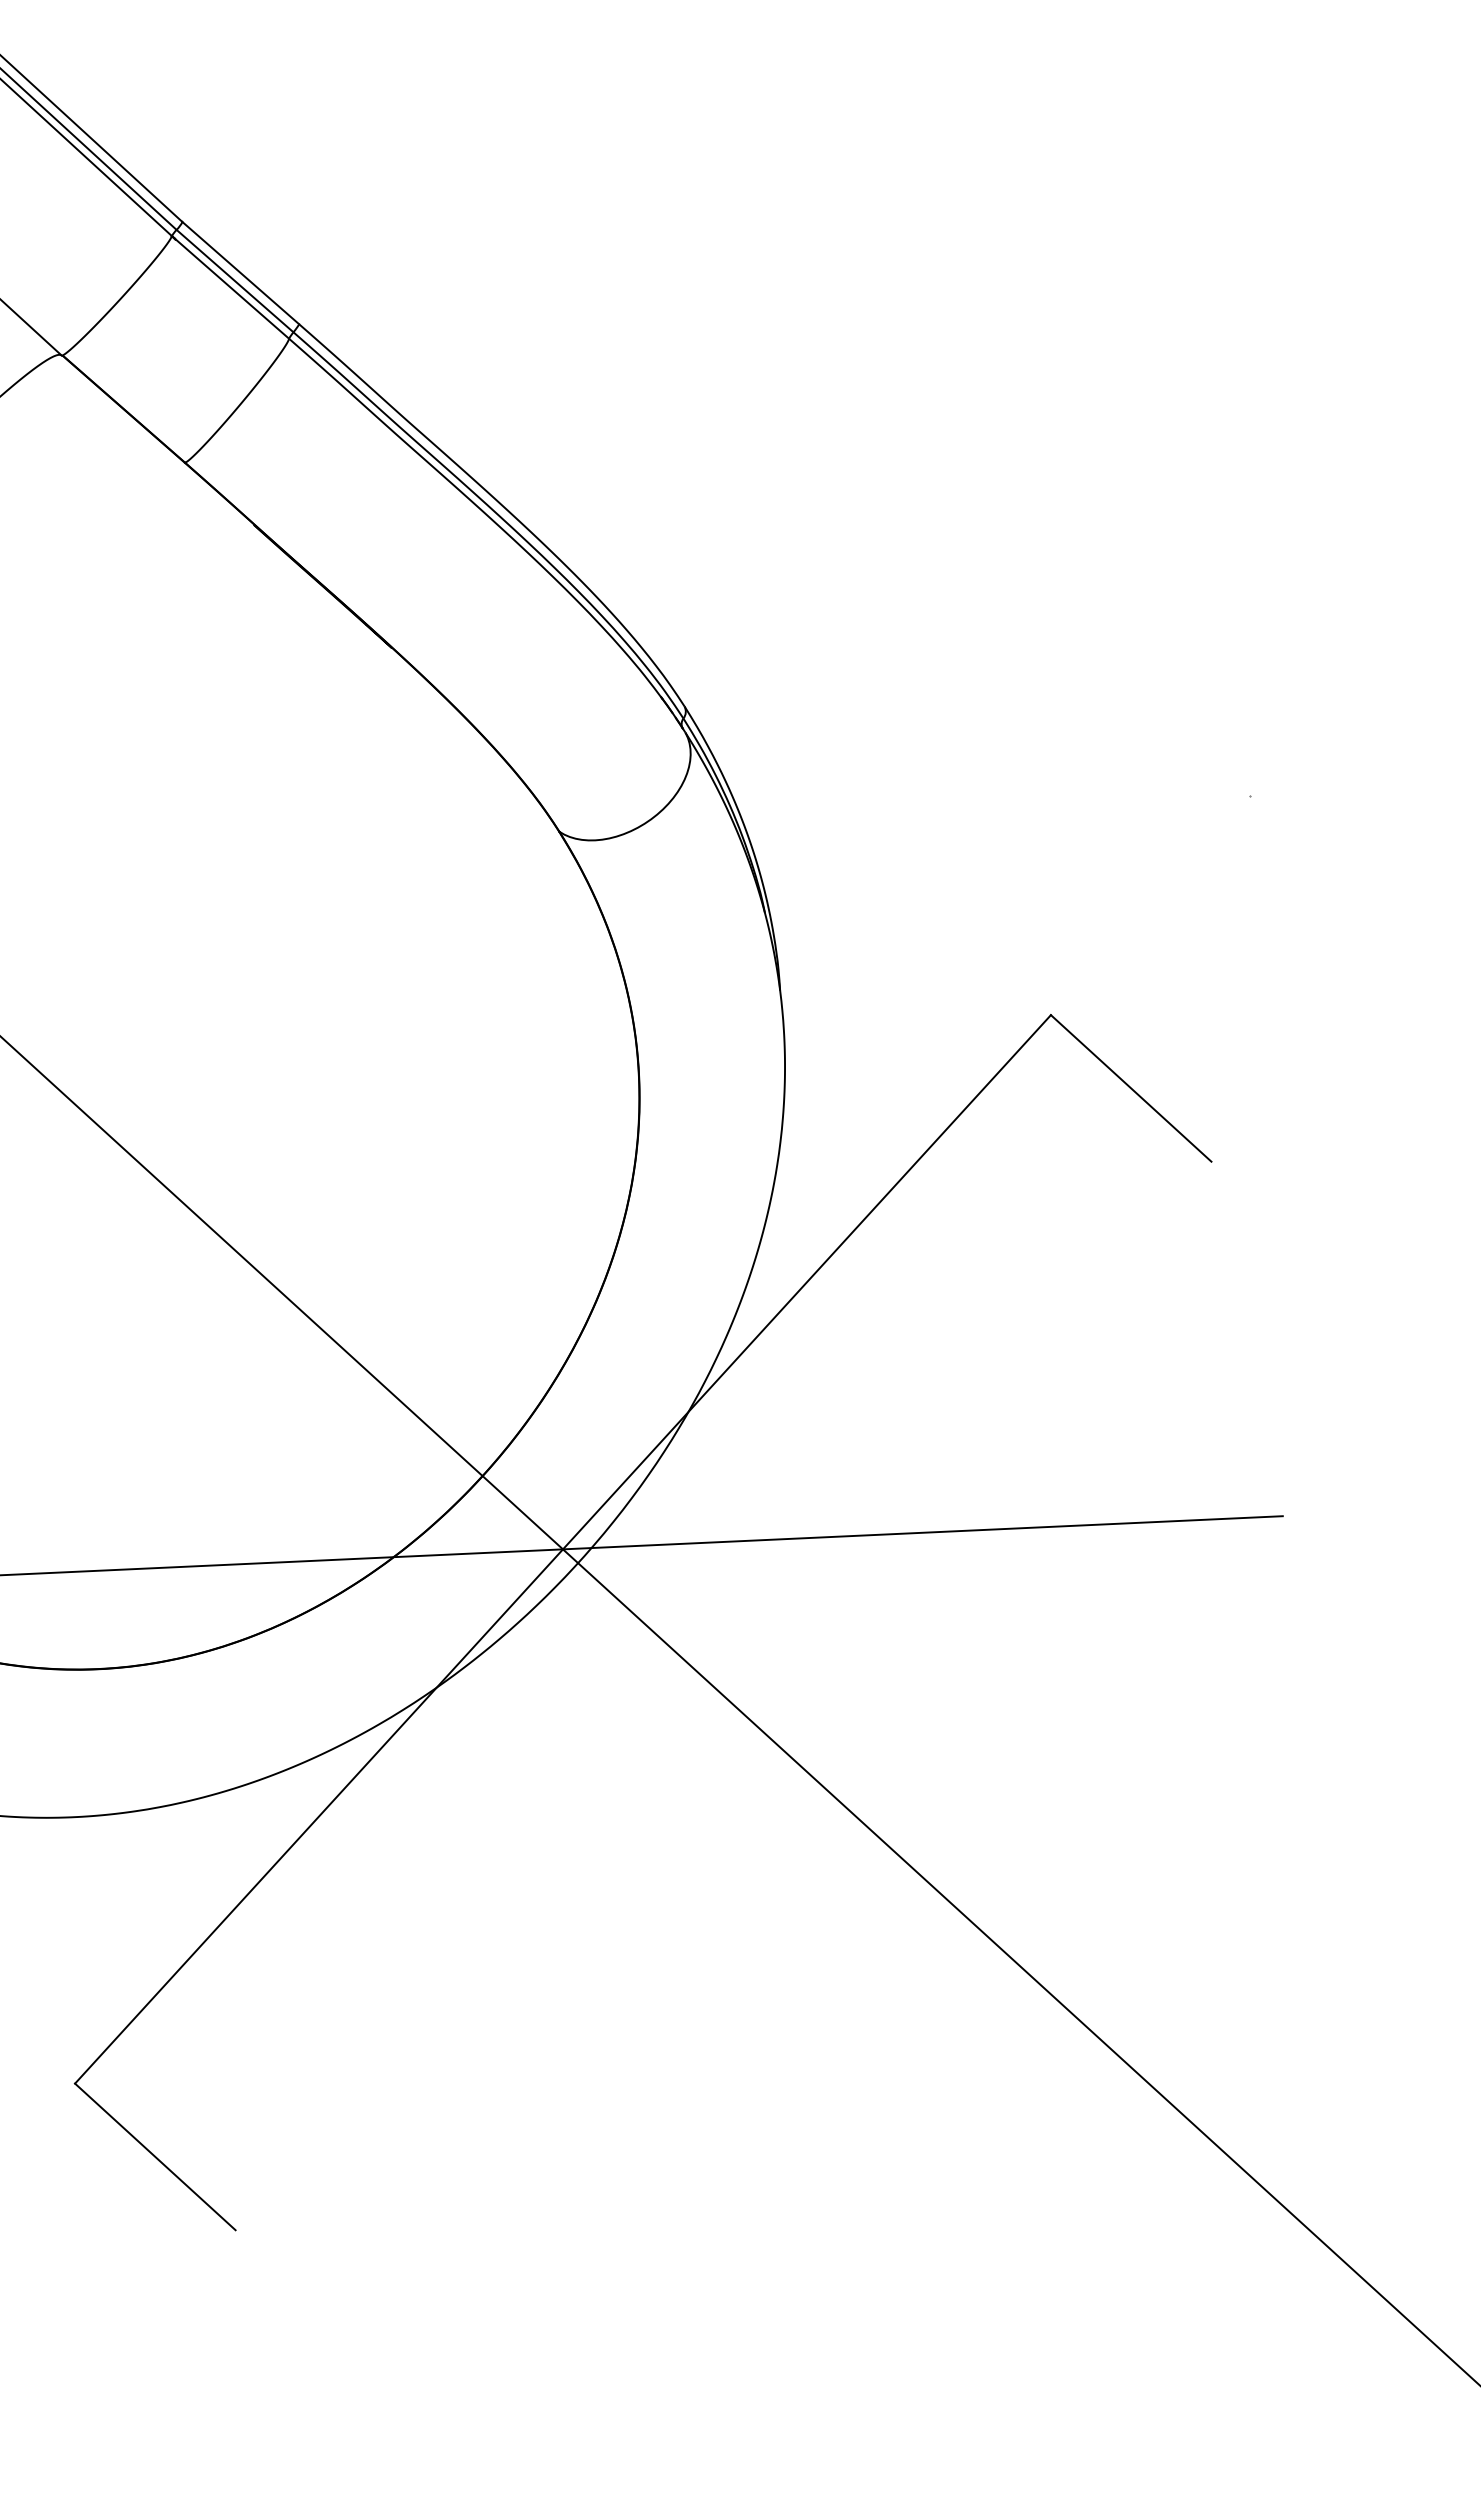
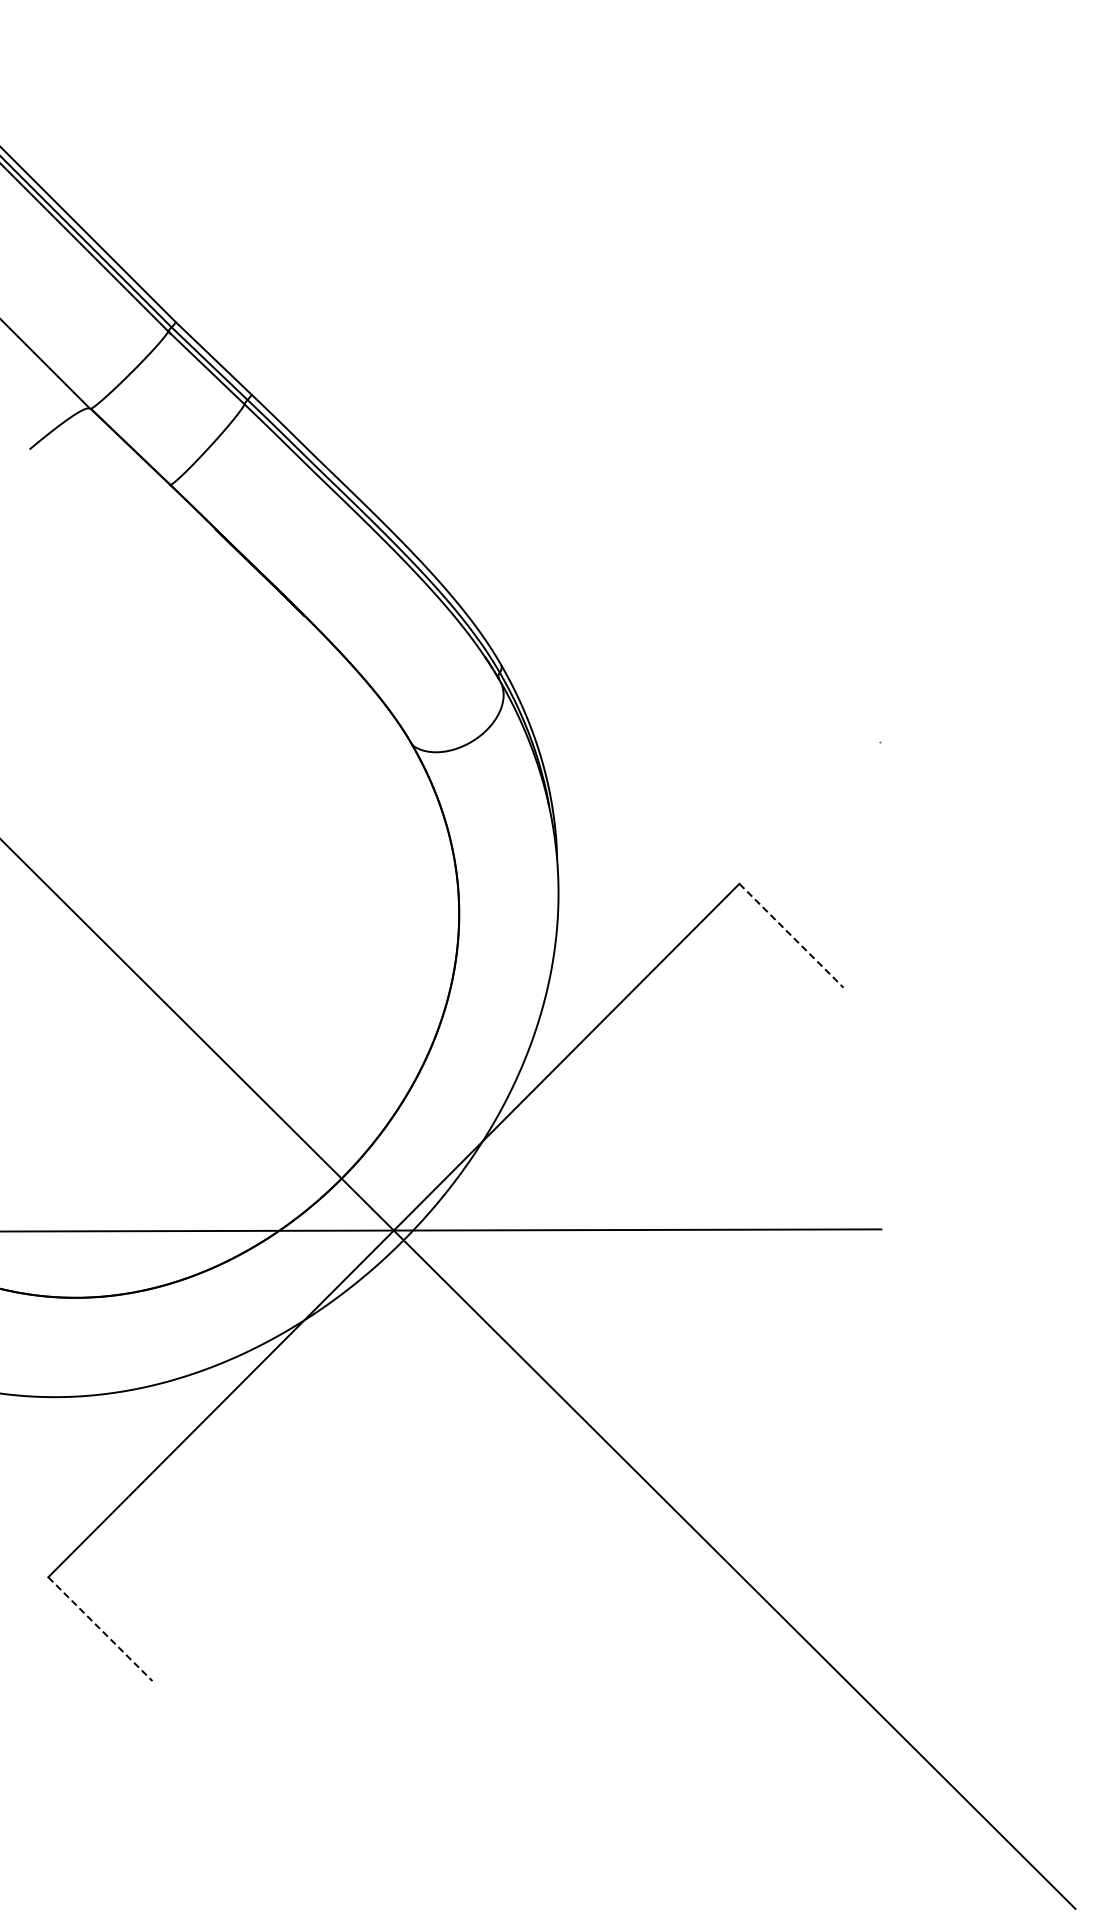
line: (1131, 1087) -> (791, 935), solid -> dashed
line: (155, 2157) -> (100, 1629), solid -> dashed

